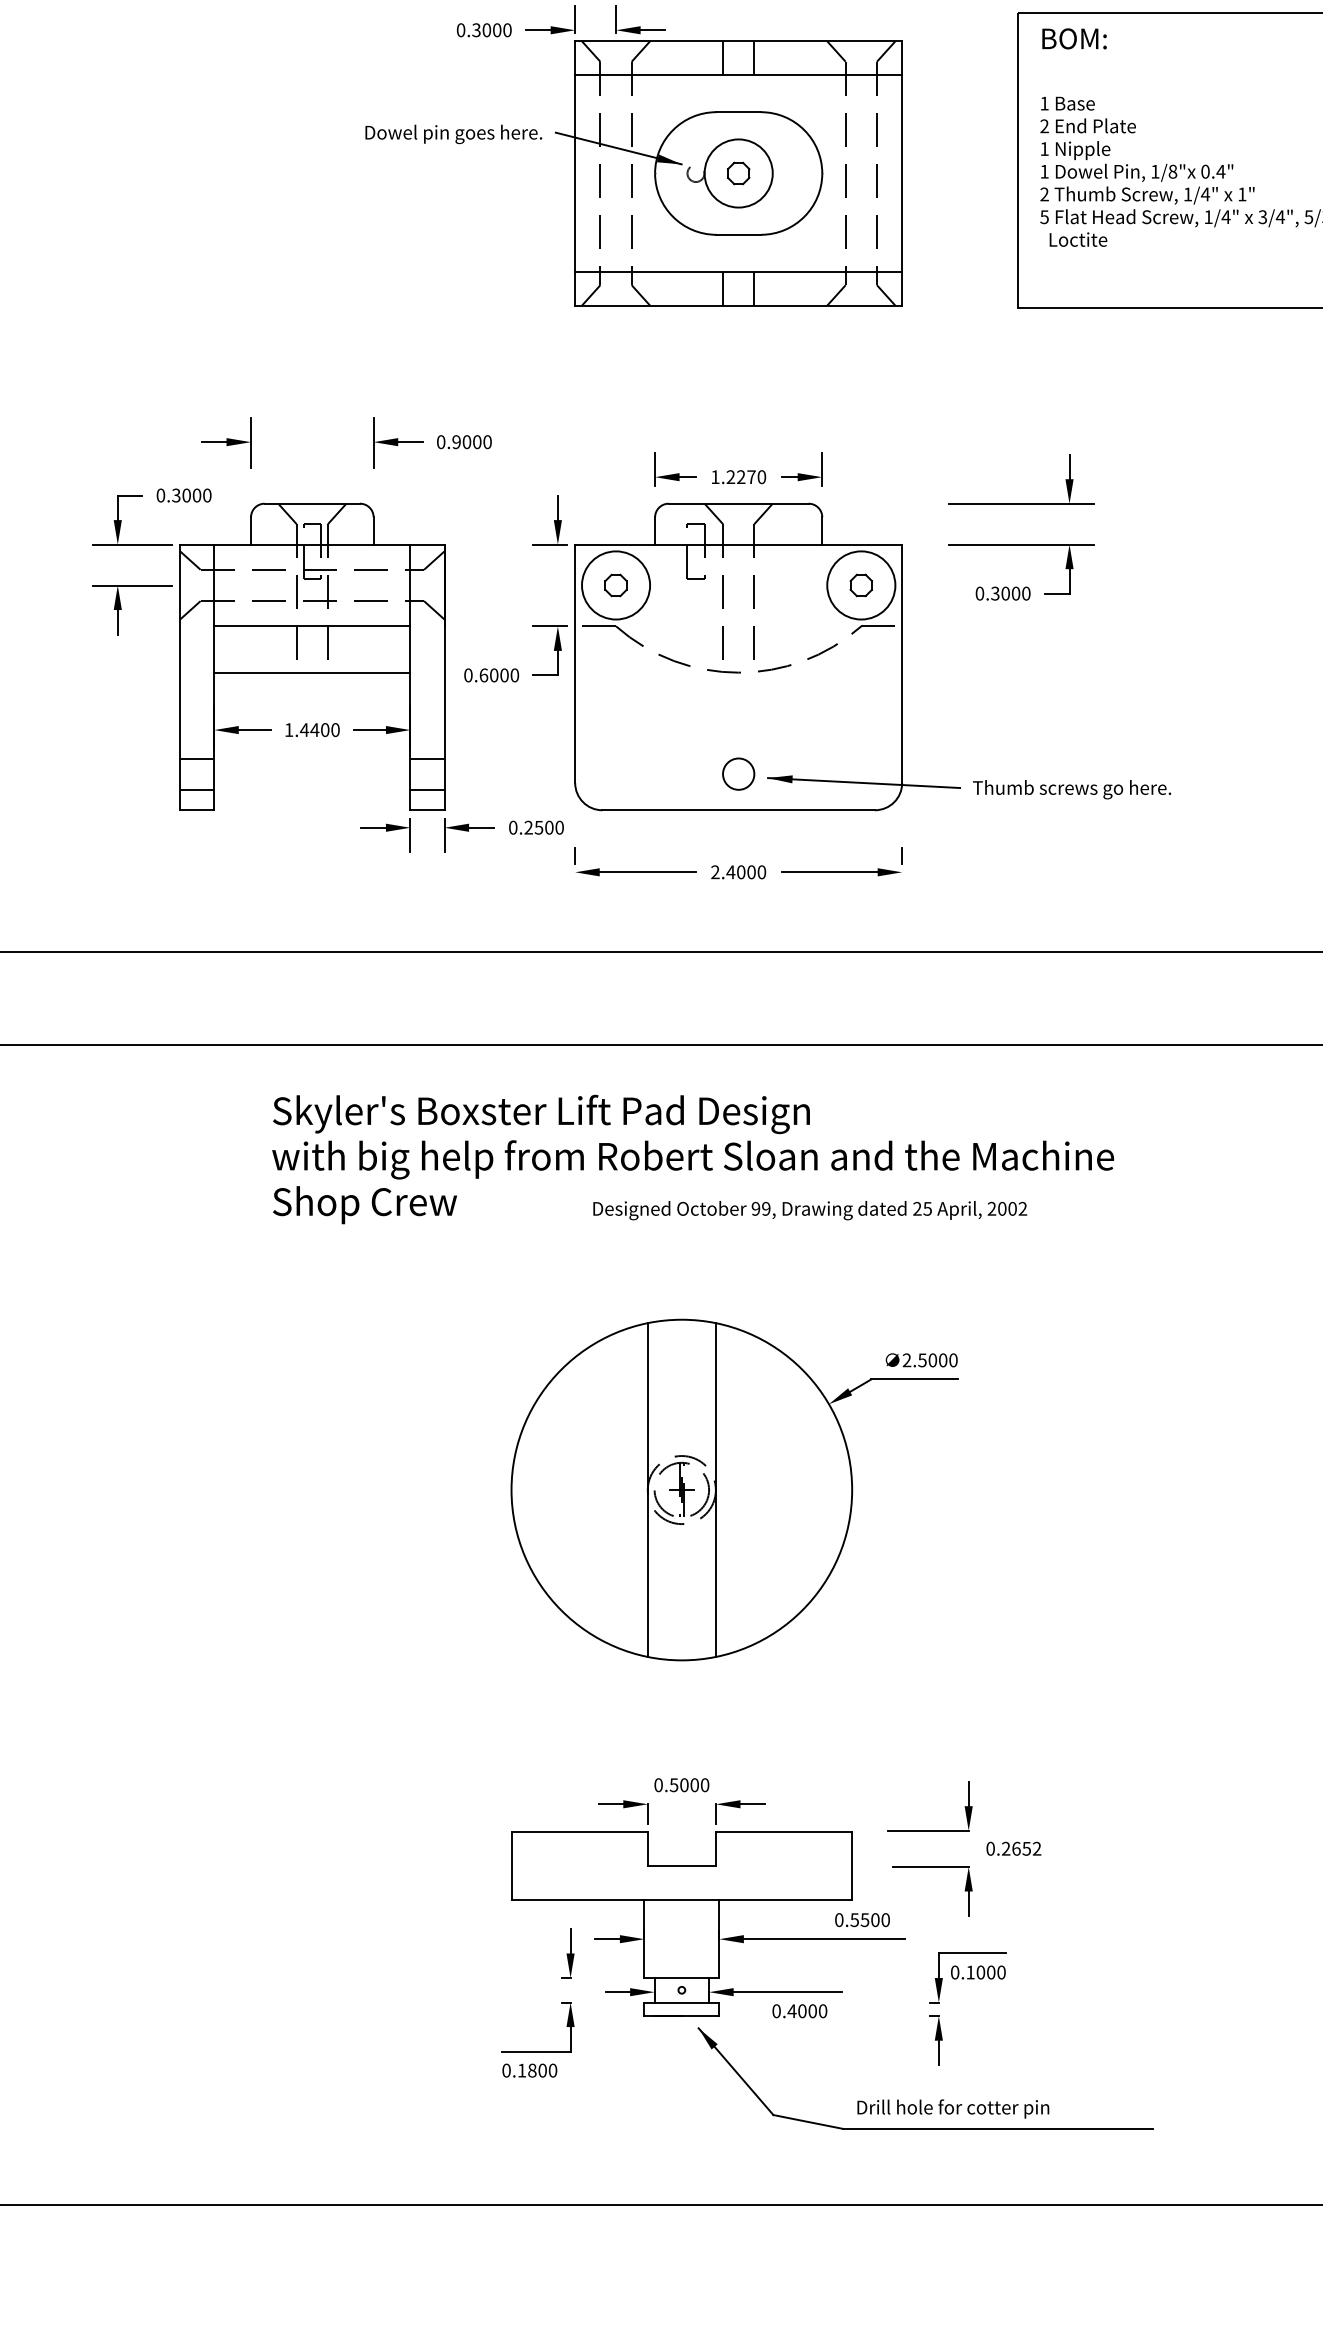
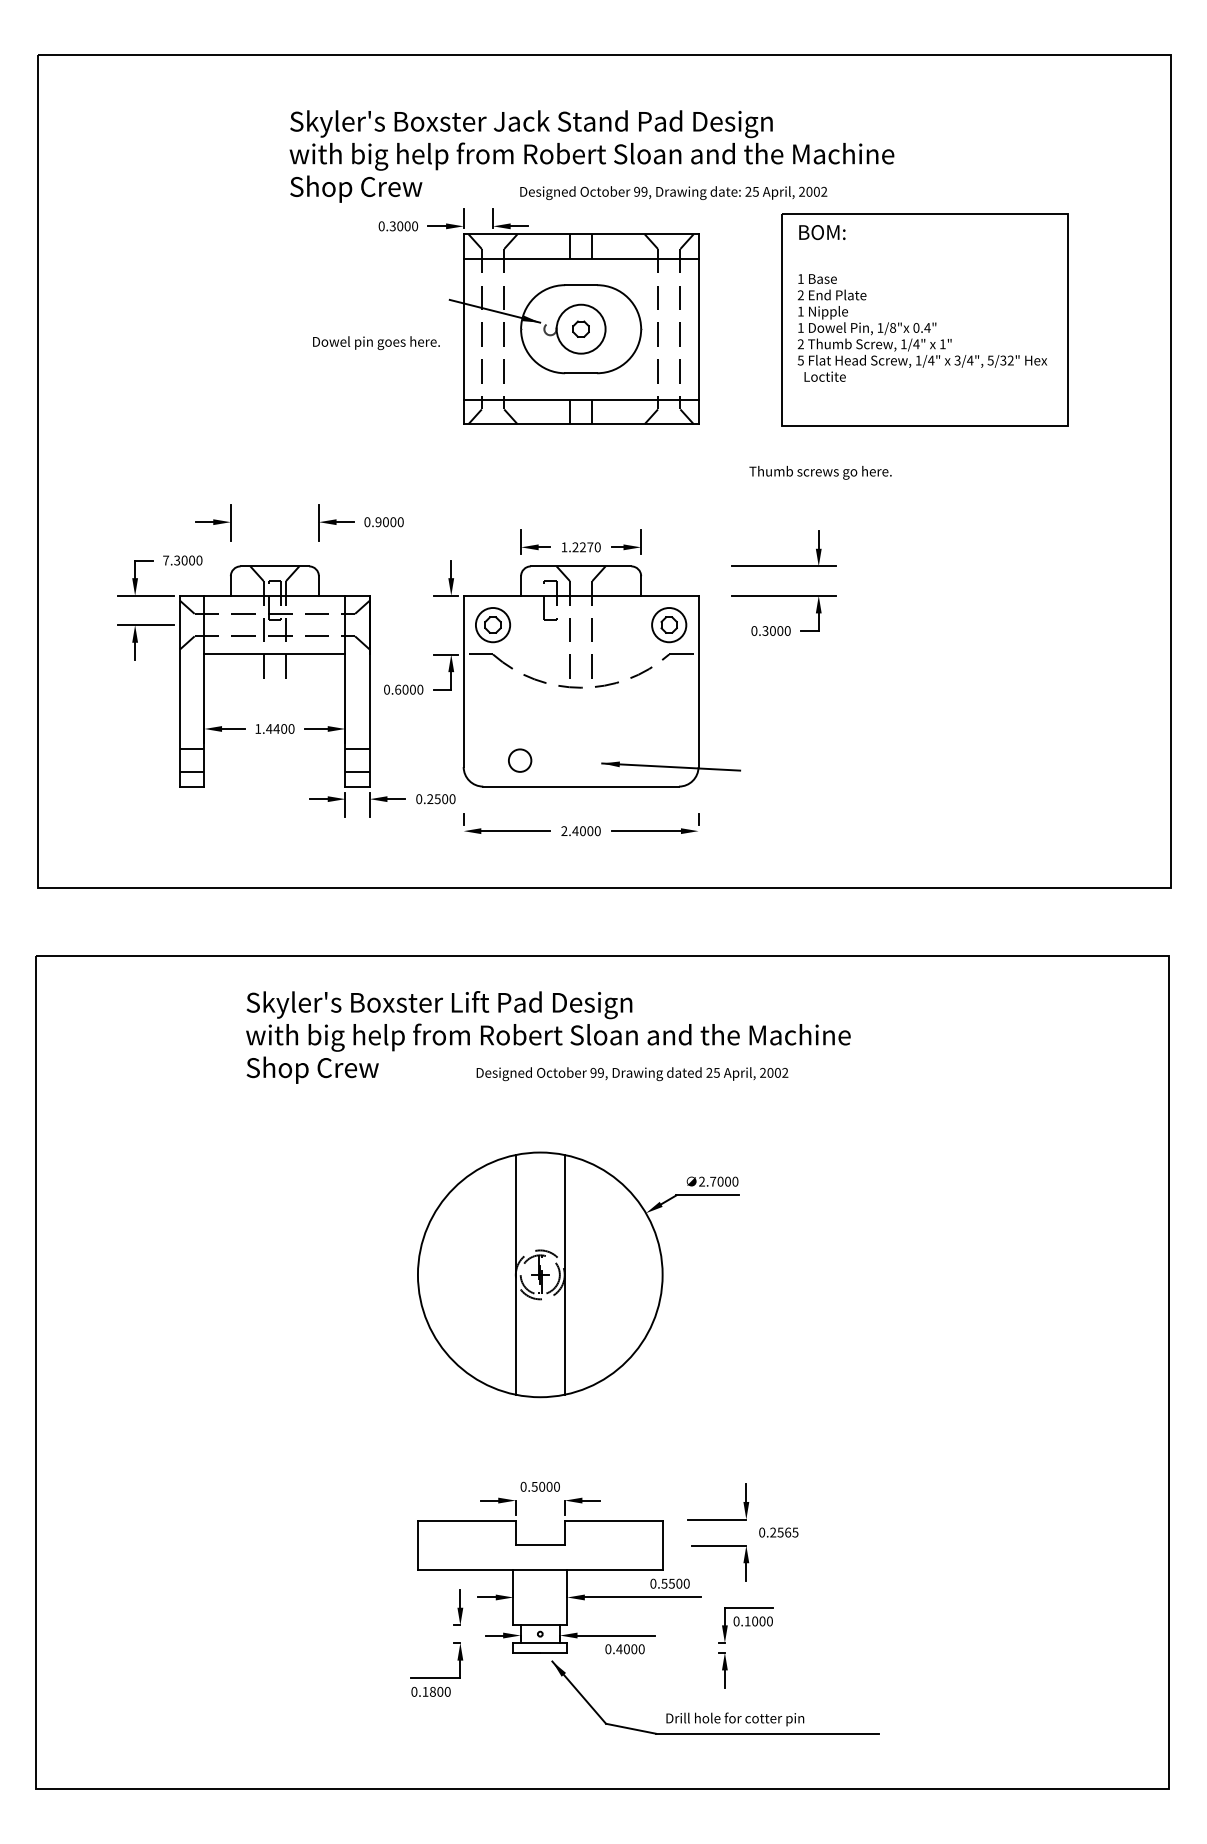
text: (453, 134) -> (376, 343), moved
text: (161, 495) -> (166, 560), 0.3000 -> 7.3000
circle: (615, 584) -> (492, 624), size x0.7
circle: (860, 584) -> (668, 624), size x0.7
line: (311, 672) -> (274, 687), removed
circle: (739, 773) -> (520, 760), moved
text: (1071, 789) -> (820, 472), moved
text: (922, 1360) -> (713, 1181), 2.5000 -> 2.7000
text: (1026, 1848) -> (787, 1532), 0.2652 -> 0.2565

